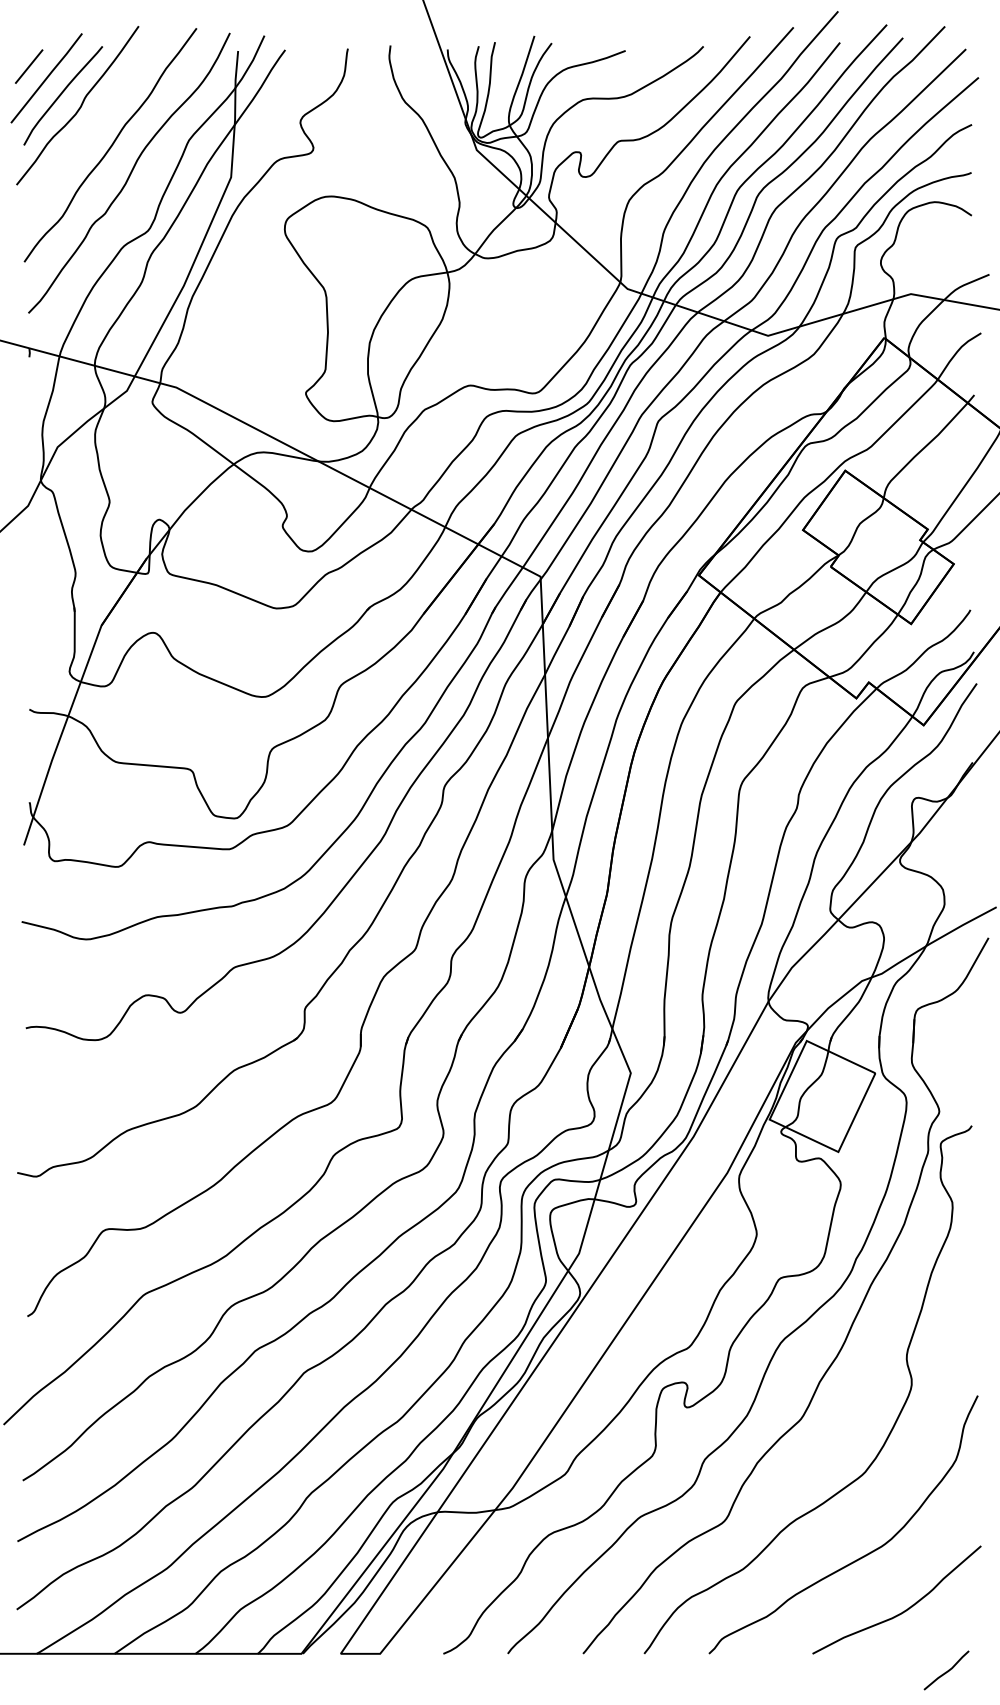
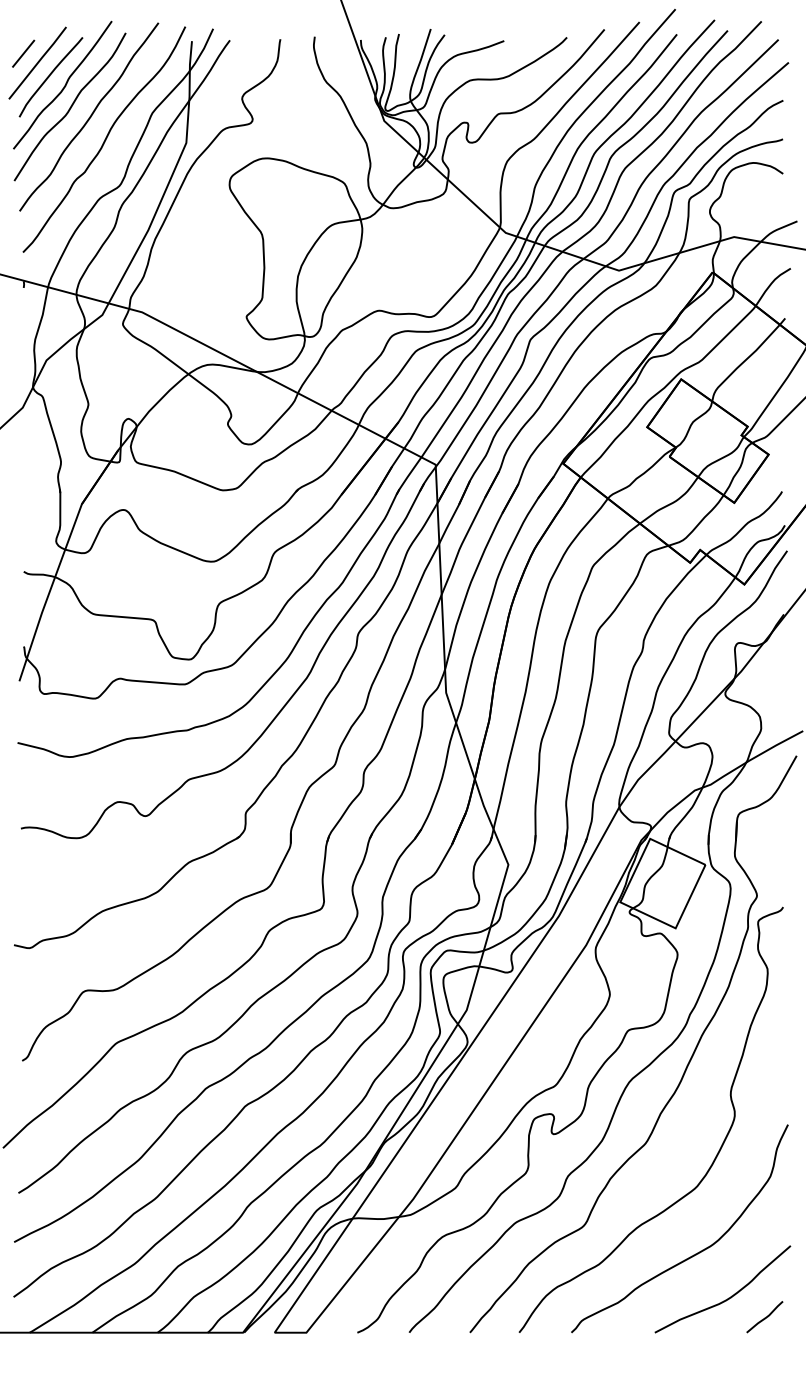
curve: (87, 132) -> (70, 106), added
curve: (946, 1670) -> (764, 1317), moved

